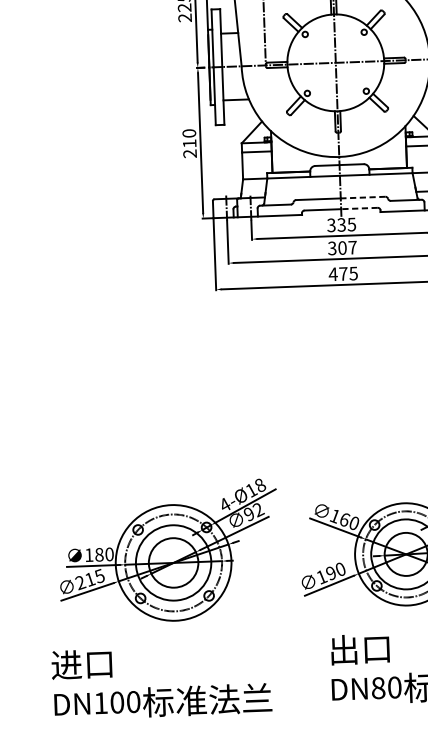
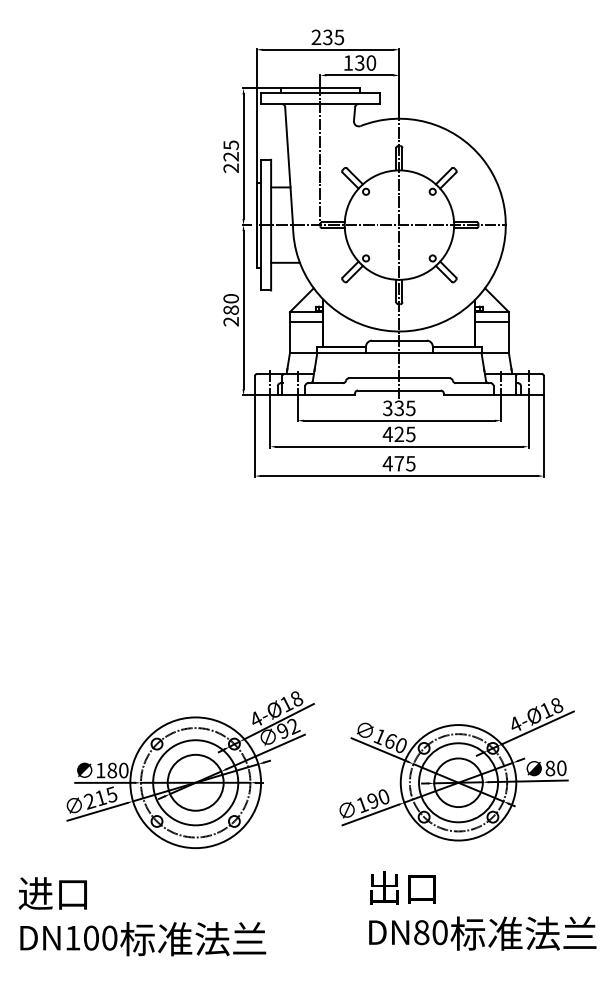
text: (189, 142) -> (230, 309), 210 -> 280
line: (362, 197) -> (424, 378), dashed -> solid
line: (359, 208) -> (420, 390), dashed -> solid
text: (341, 248) -> (398, 434), 307 -> 425
text: (161, 681) -> (142, 916), moved

